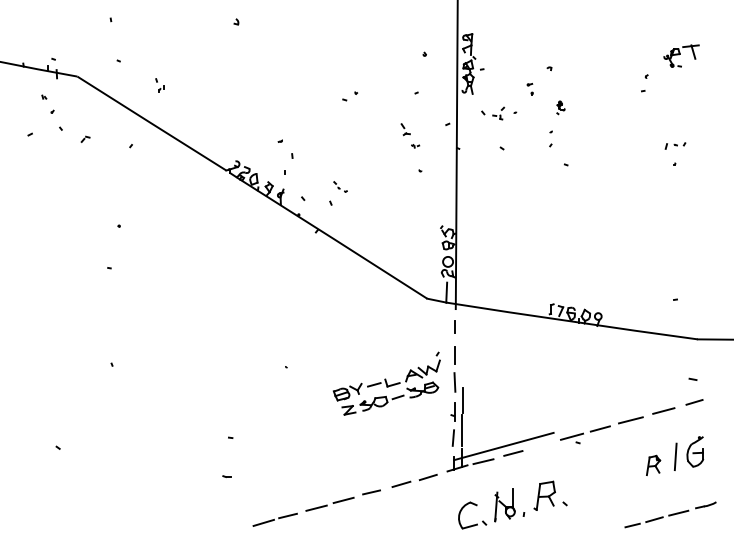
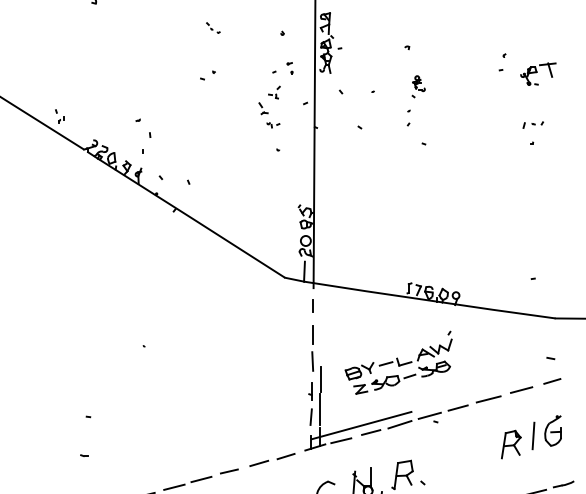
part: (681, 55) -> (538, 73), moved
part: (159, 85) -> (59, 116), moved
part: (529, 89) -> (289, 68), moved
part: (560, 107) -> (418, 86), size x1.67
part: (498, 113) -> (274, 92), moved
part: (415, 146) -> (273, 125), size x1.67
part: (340, 186) -> (213, 27), moved
part: (386, 383) -> (398, 362), moved
line: (541, 445) -> (399, 424), added
part: (653, 465) -> (511, 444), size x1.43

